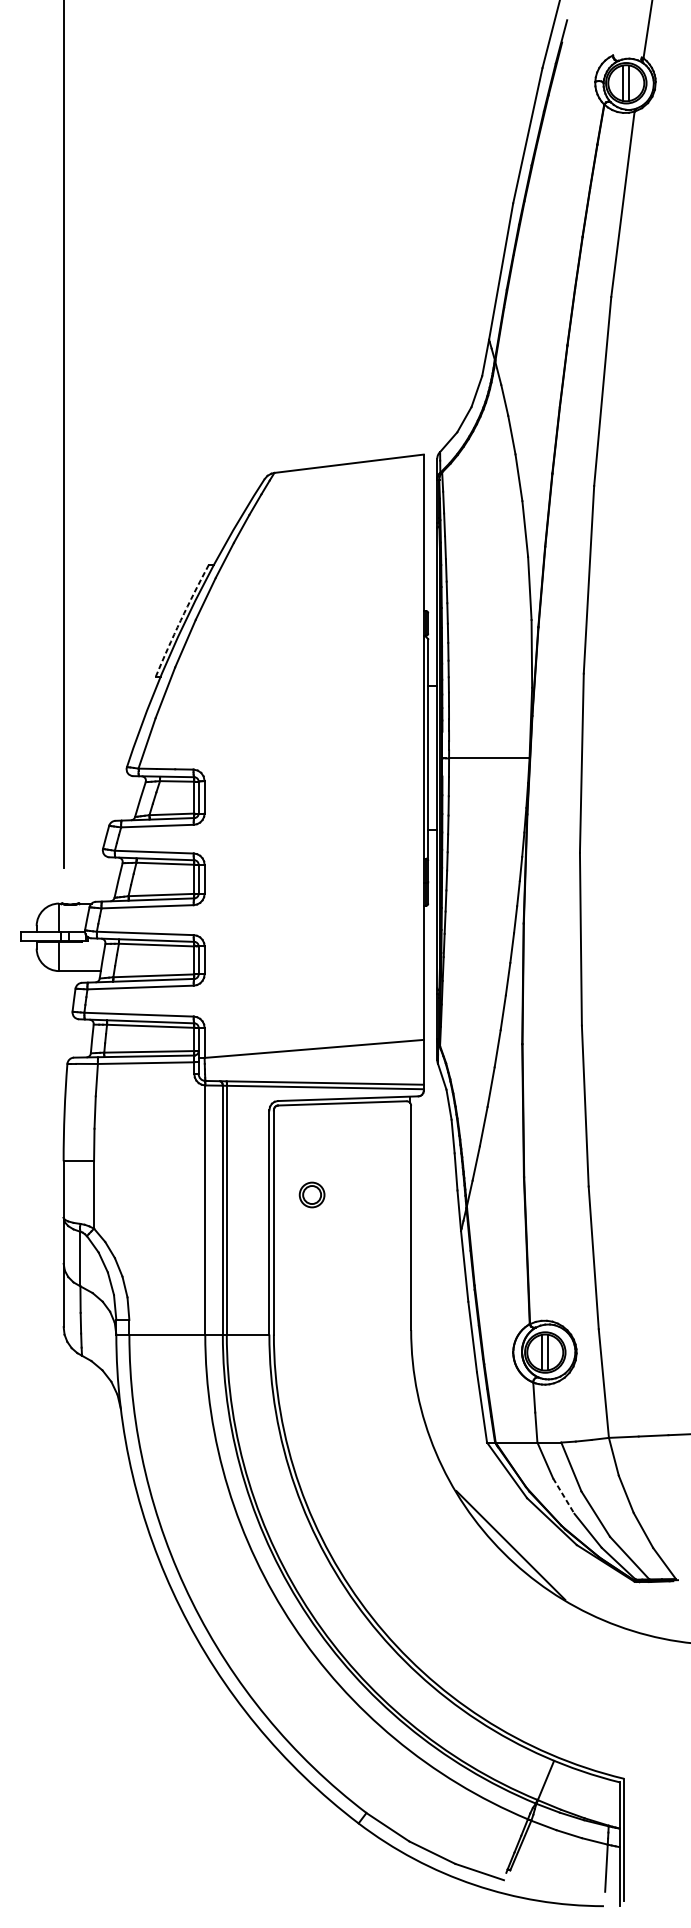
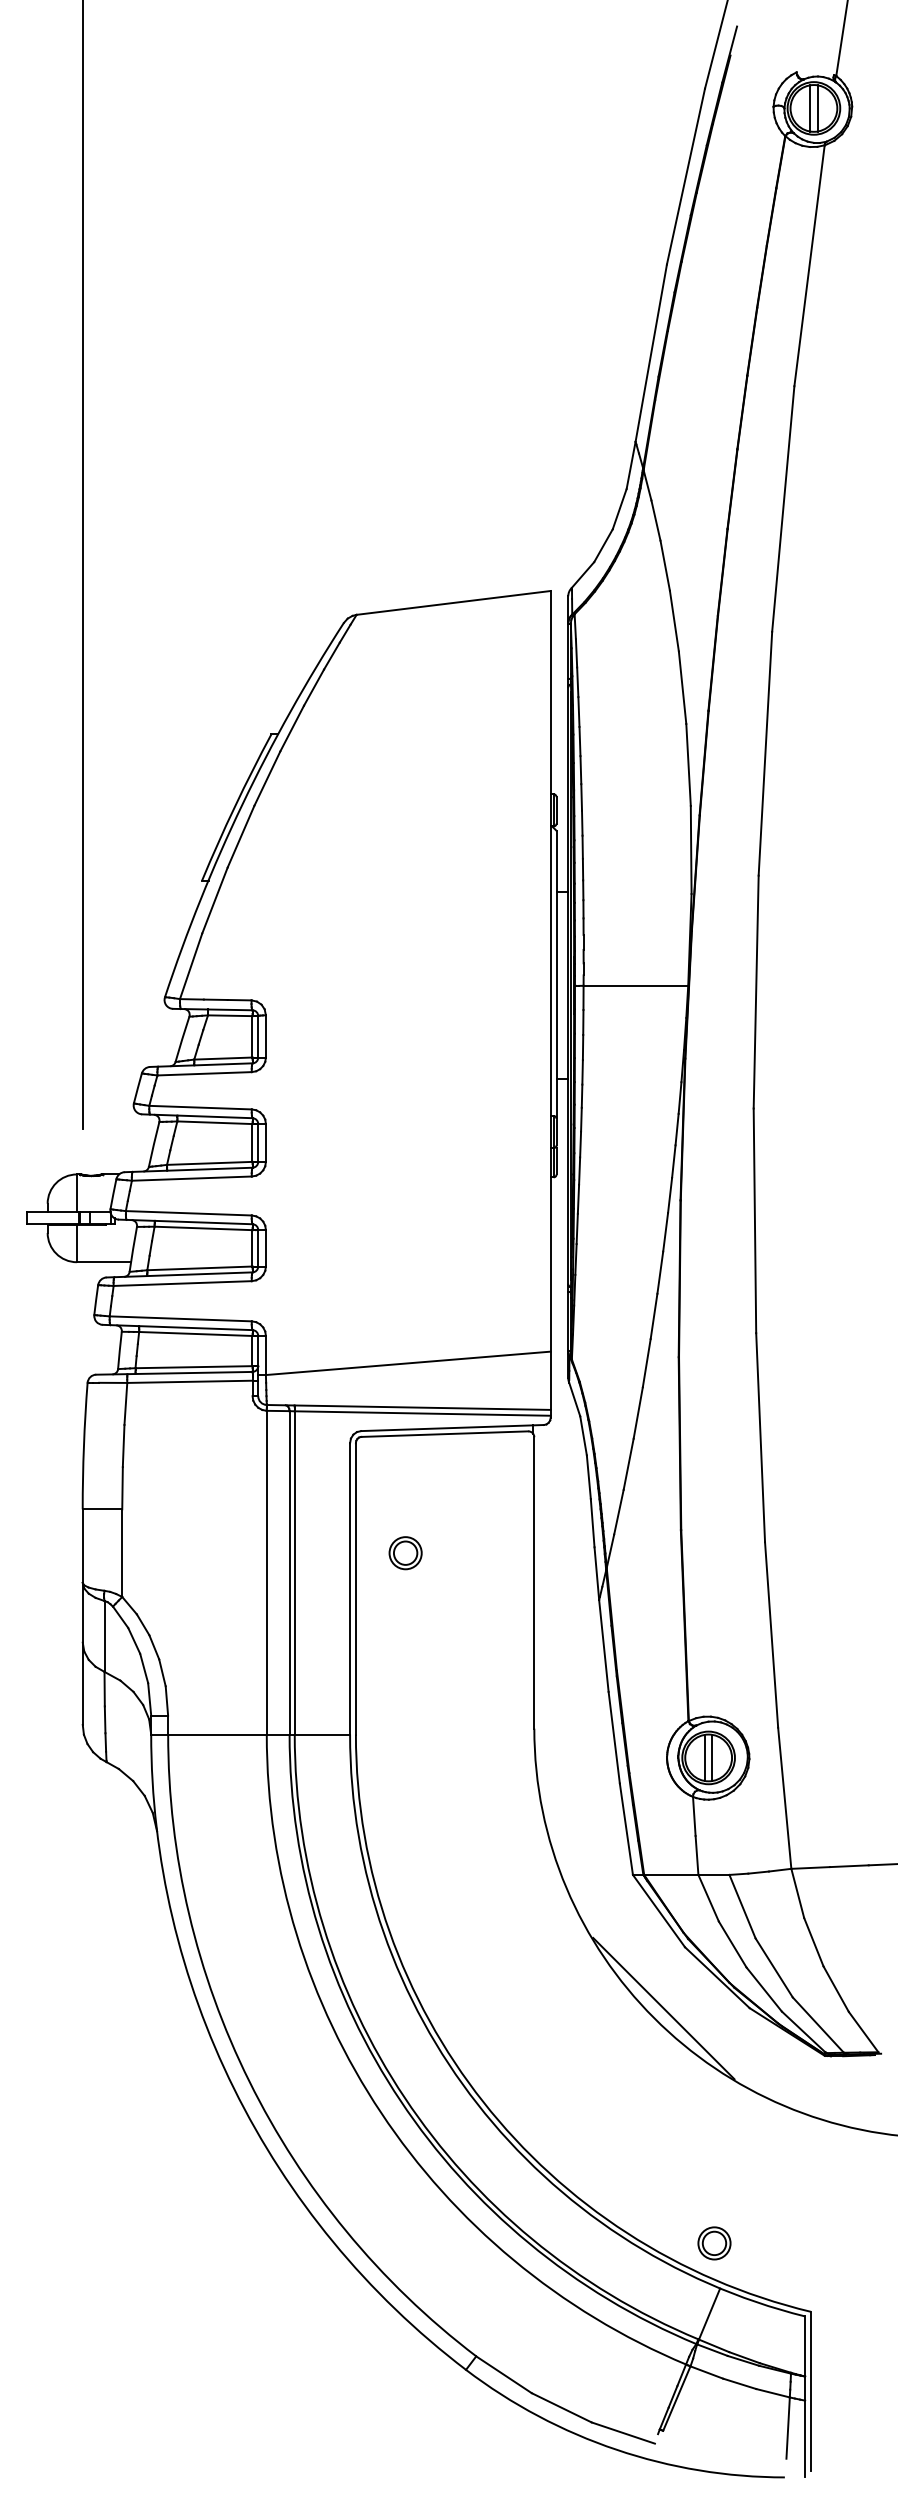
arc: (181, 620) -> (235, 806), dashed -> solid
line: (563, 1496) -> (732, 1944), dashed -> solid
part: (549, 1726) -> (714, 2243), added

